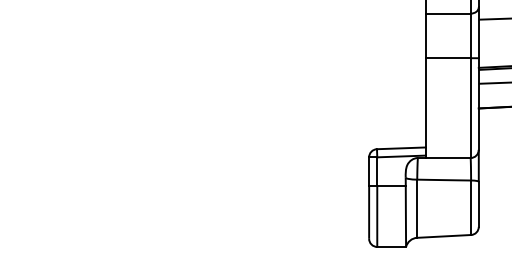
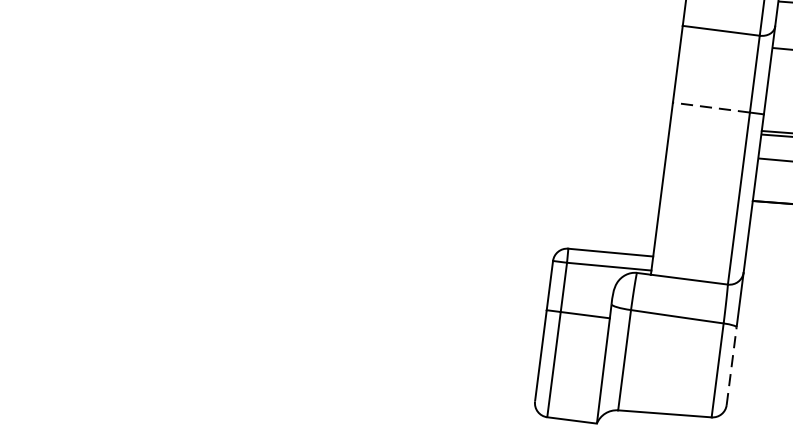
line: (447, 58) -> (709, 107), solid -> dashed
line: (478, 204) -> (731, 366), solid -> dashed

